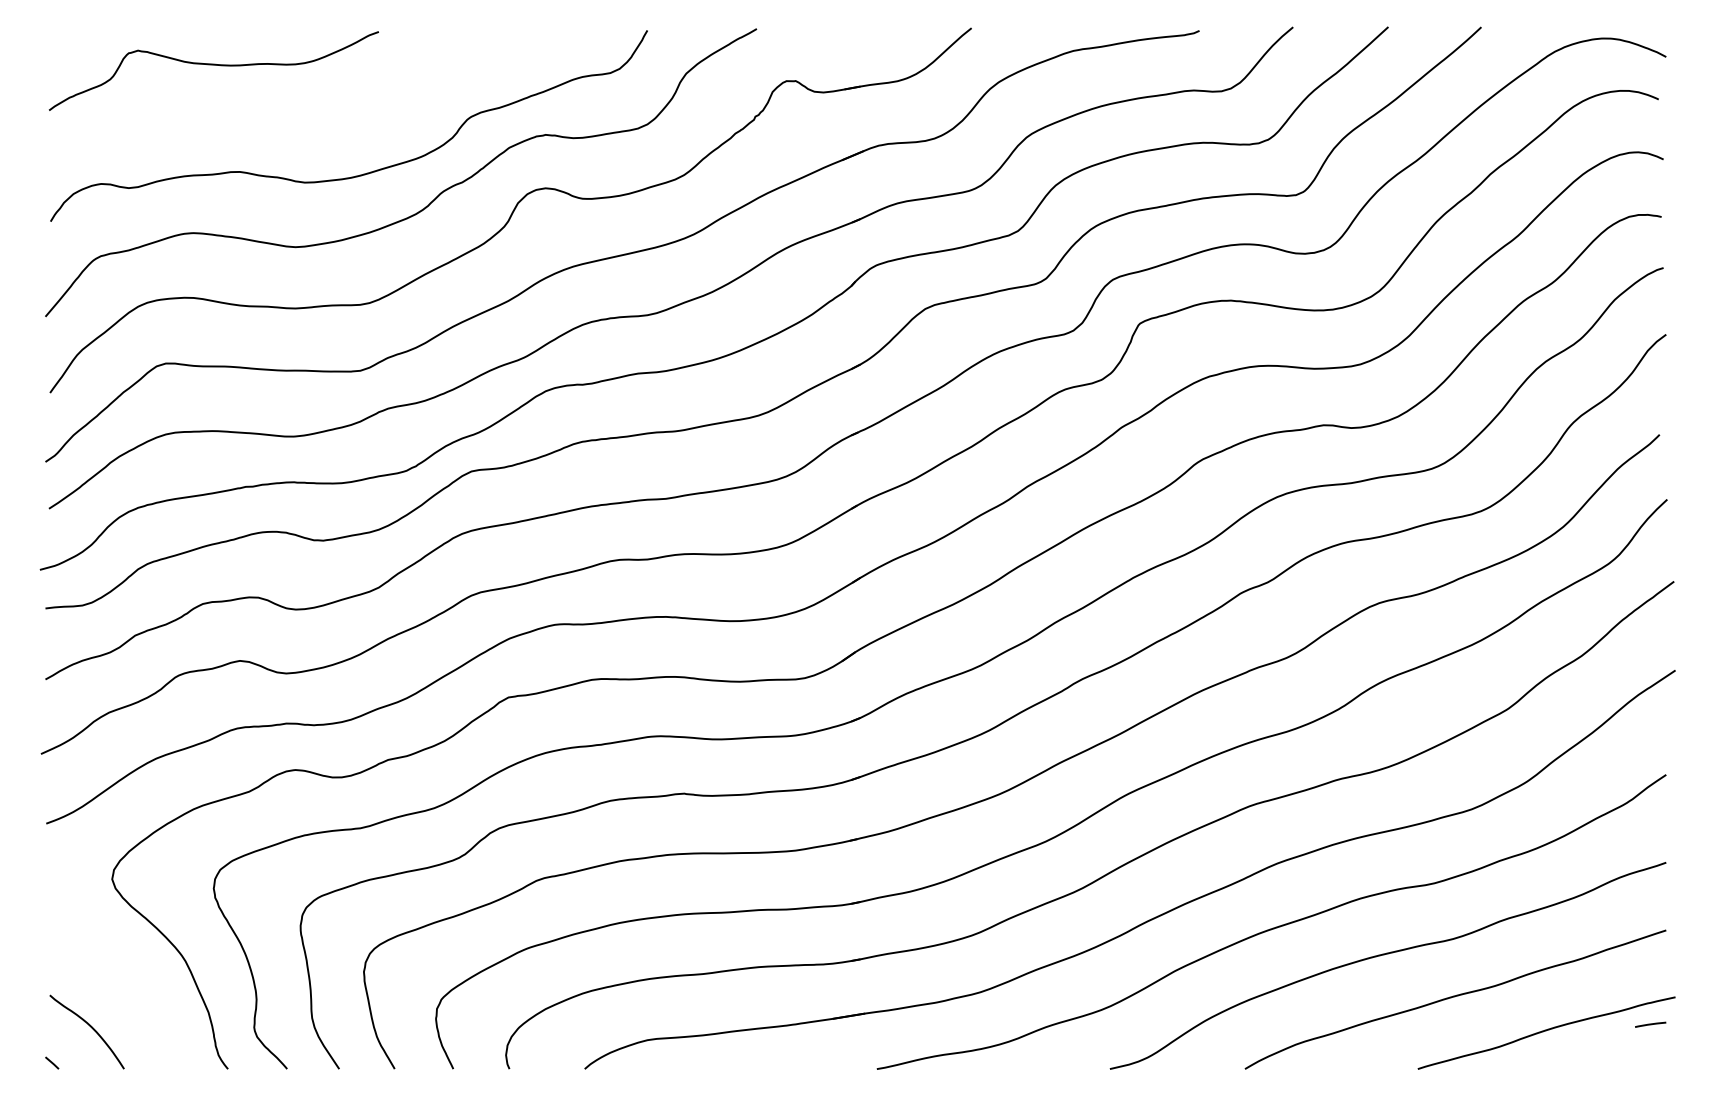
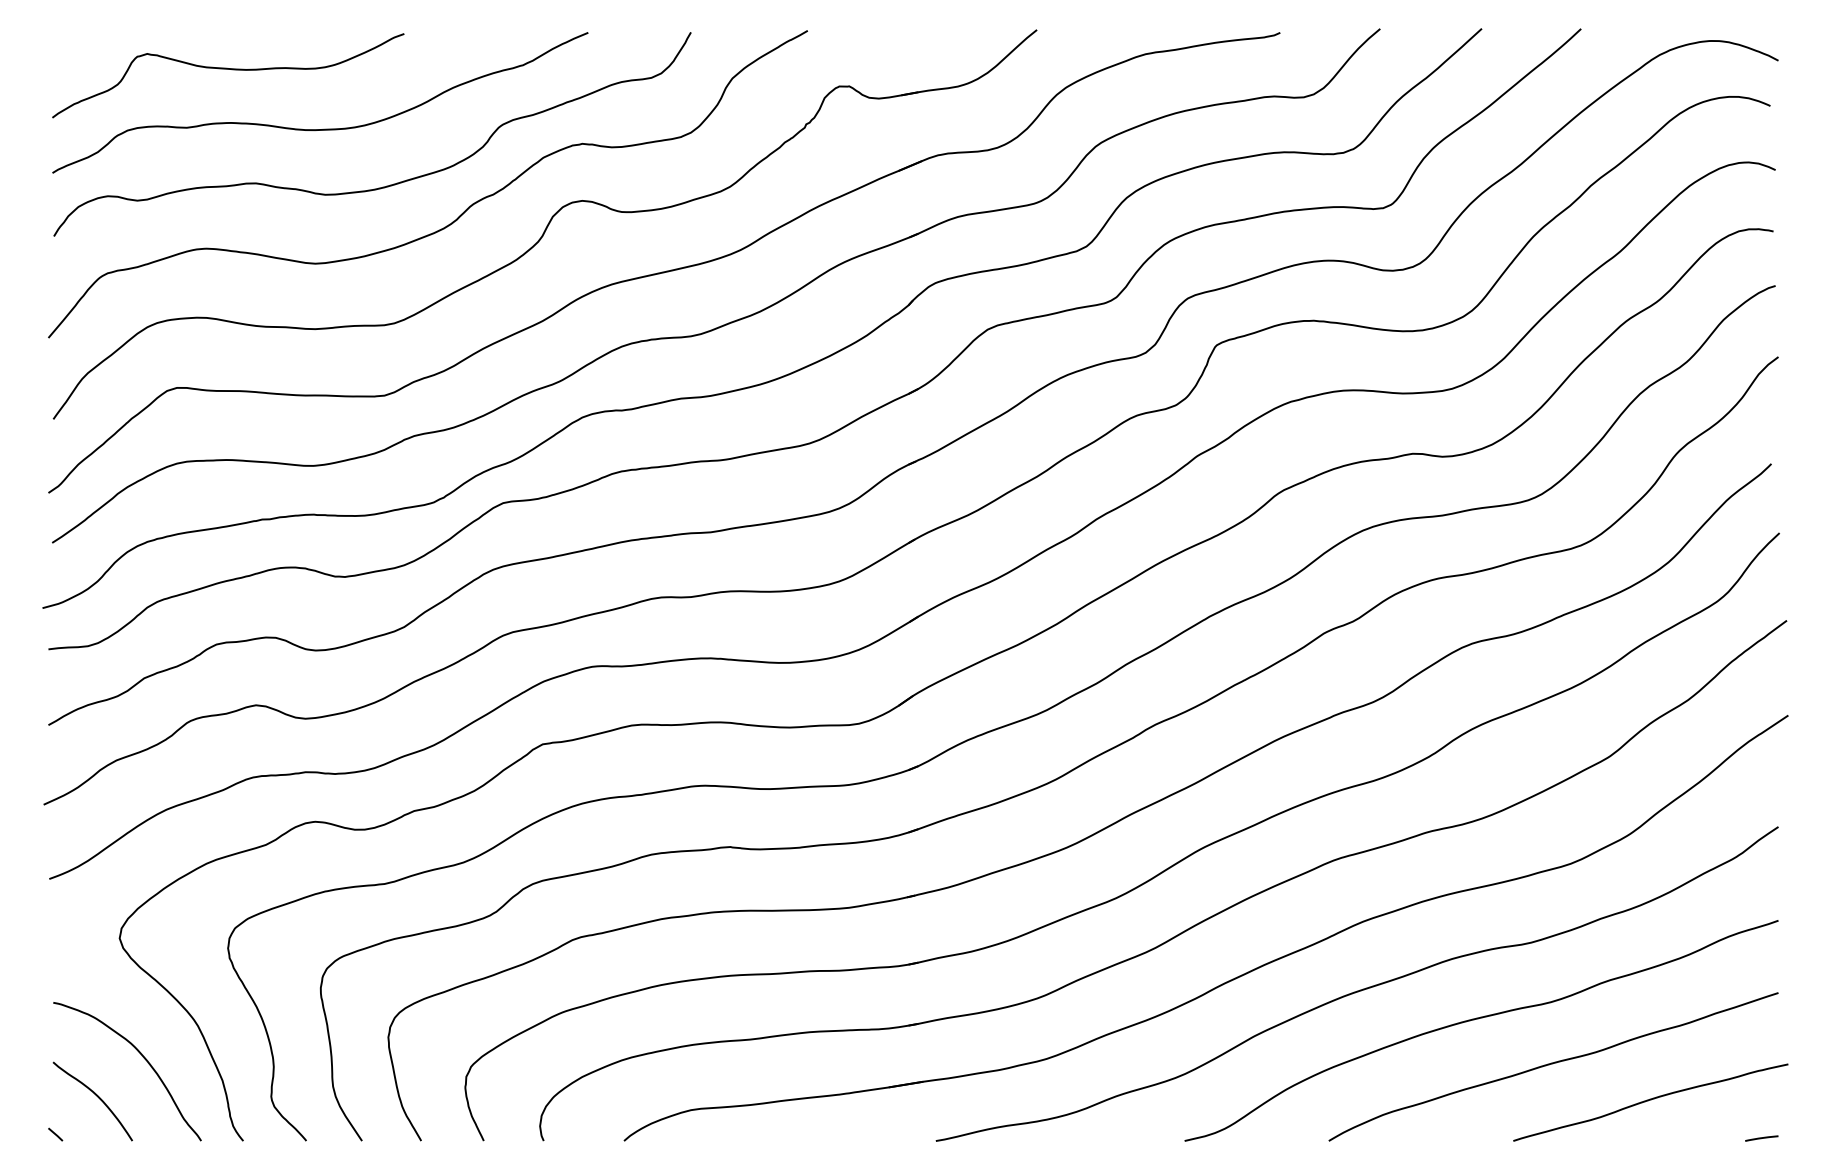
curve: (301, 120) -> (321, 128), added
curve: (132, 989) -> (141, 1056), added
line: (1650, 1024) -> (1761, 1138), moved

